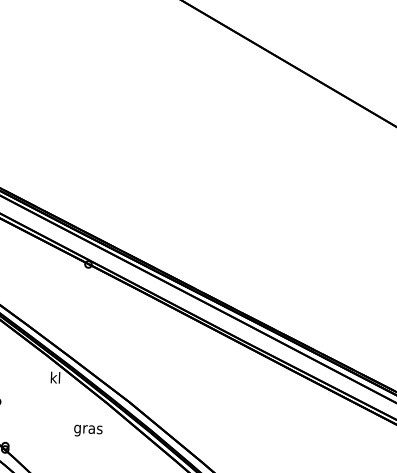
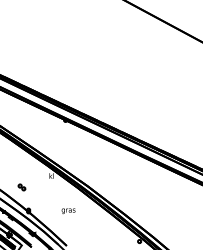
text: (88, 429) -> (68, 210), moved

